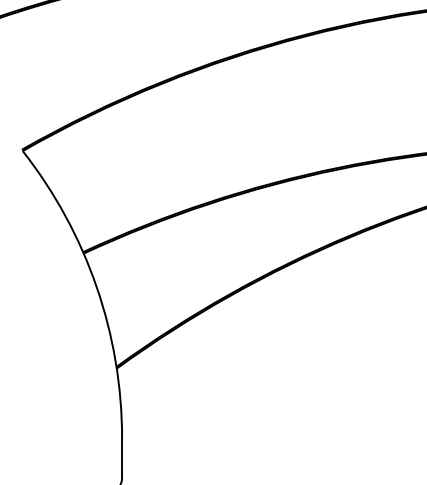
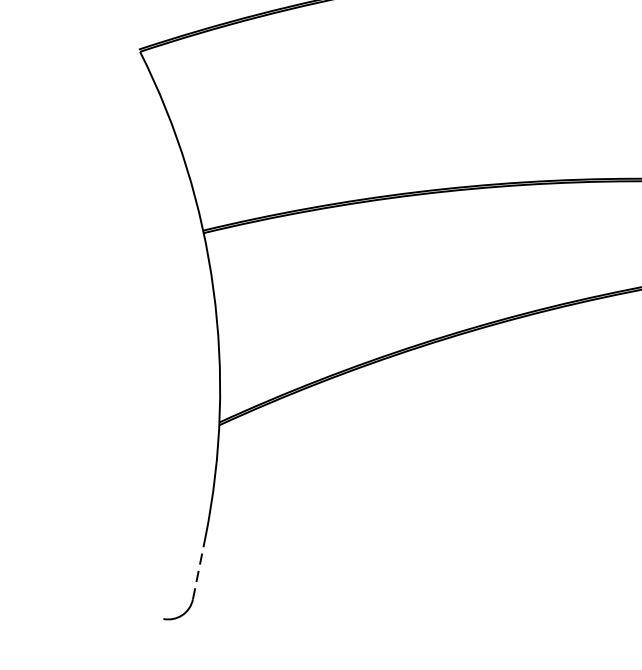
line: (122, 457) -> (200, 567), solid -> dashed

